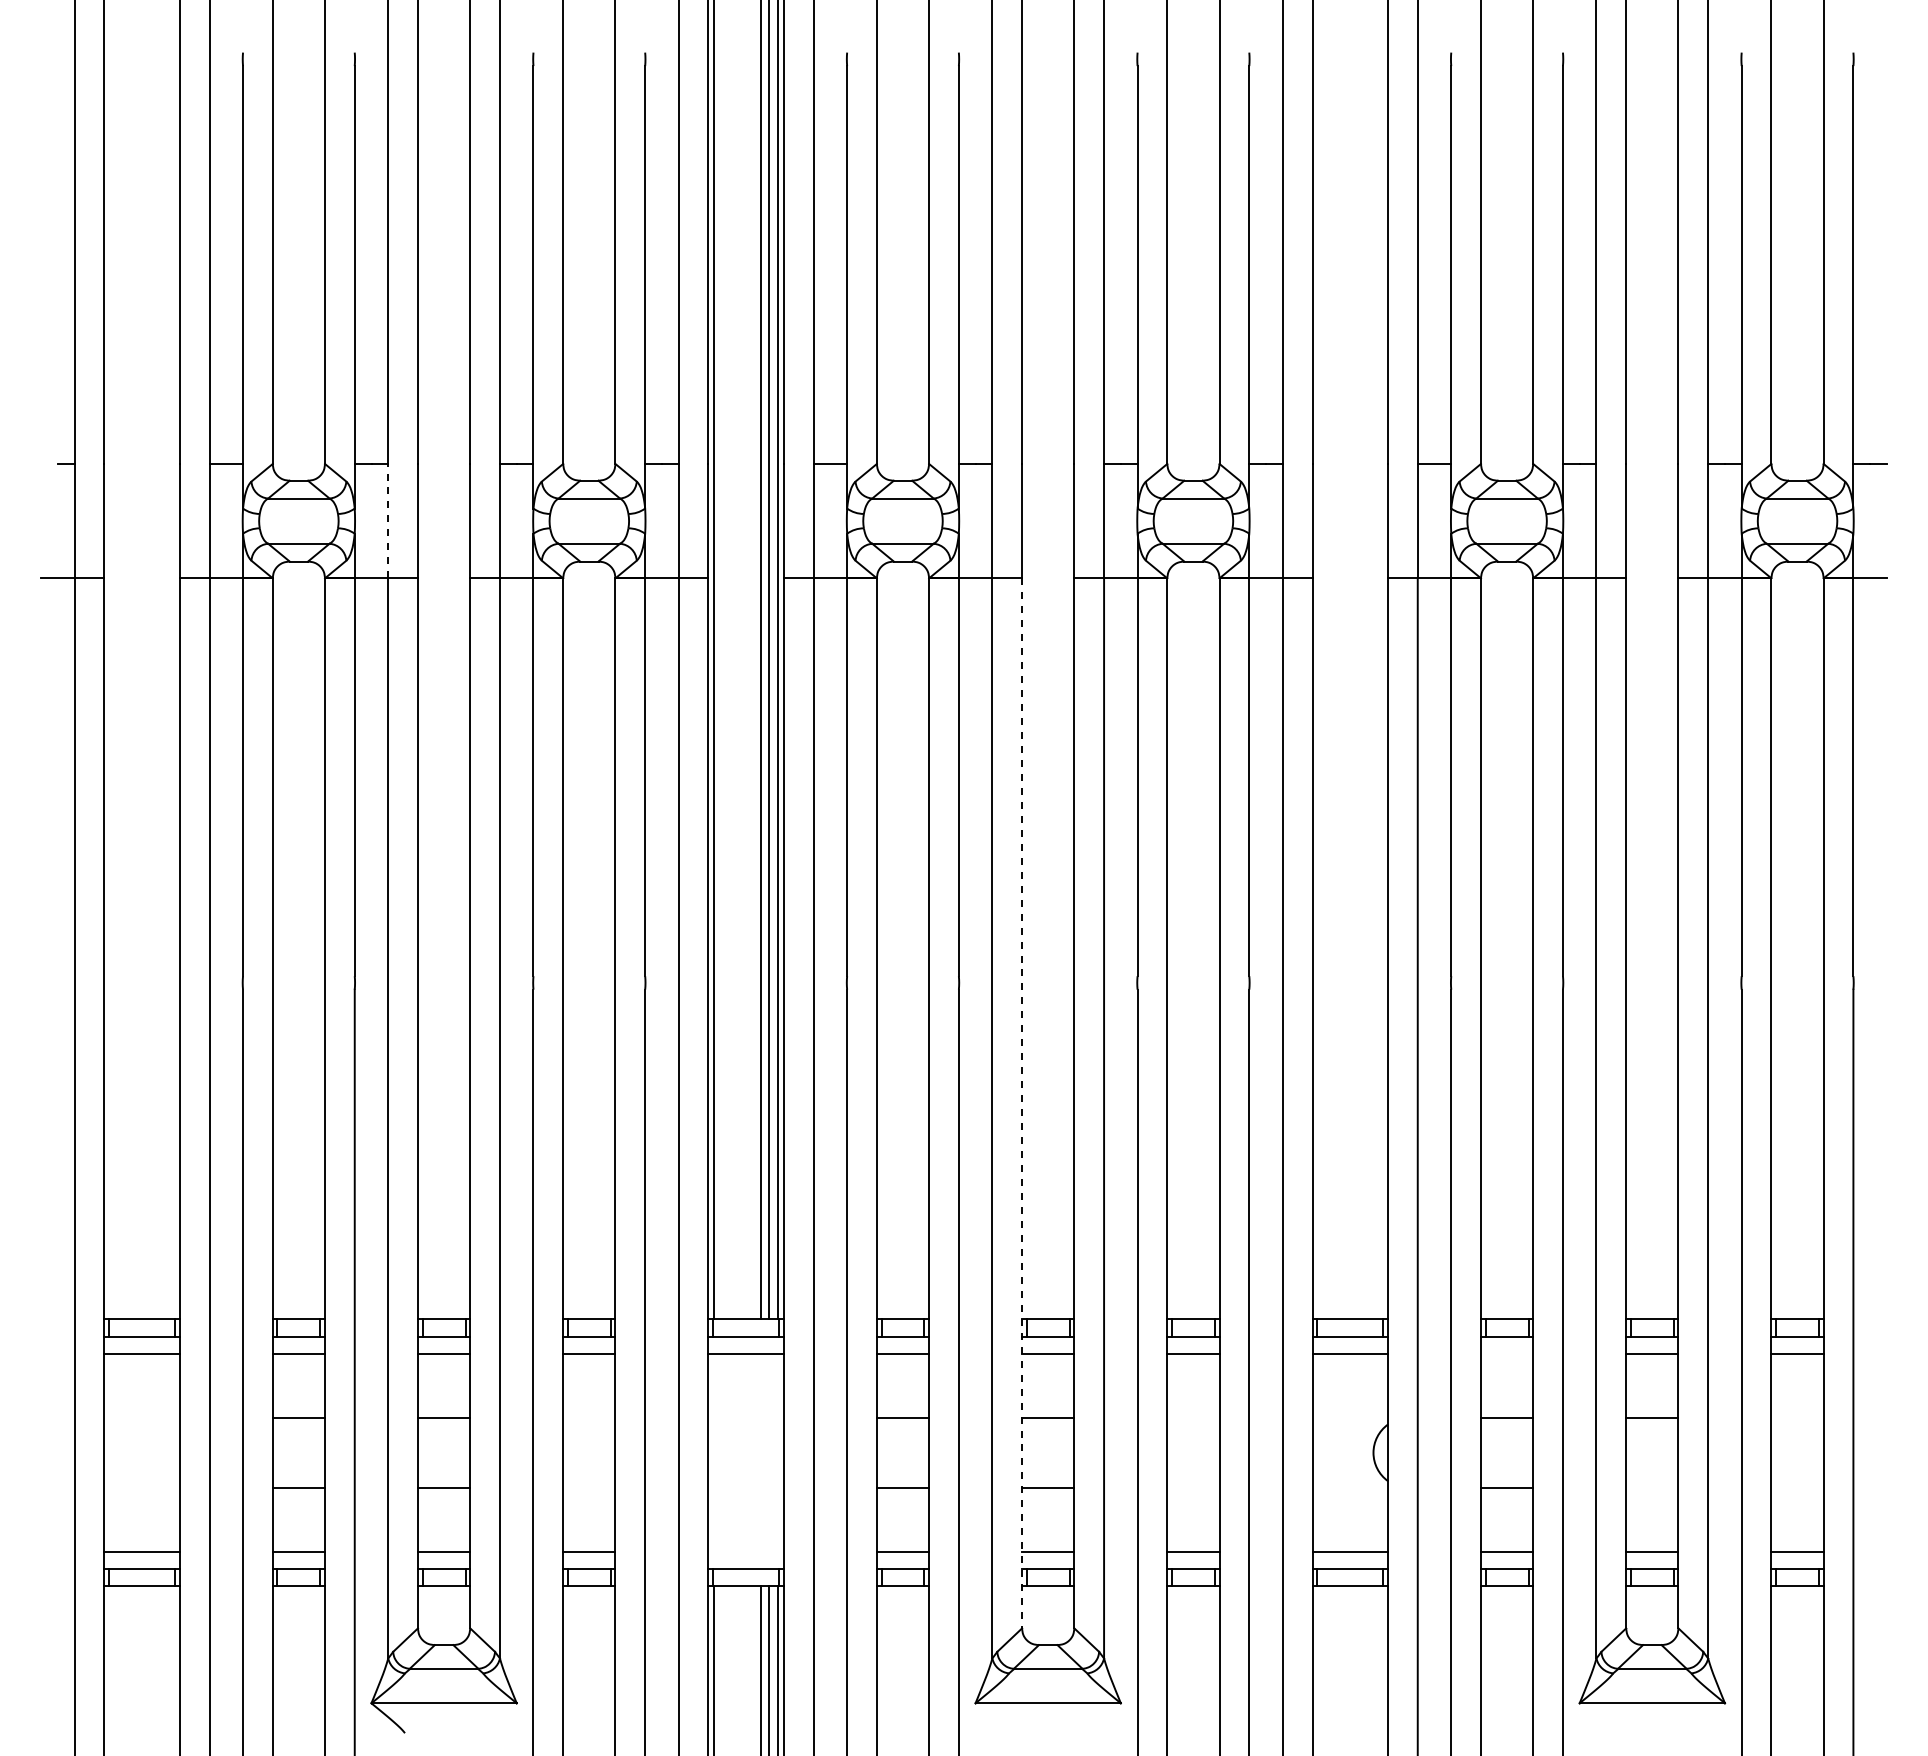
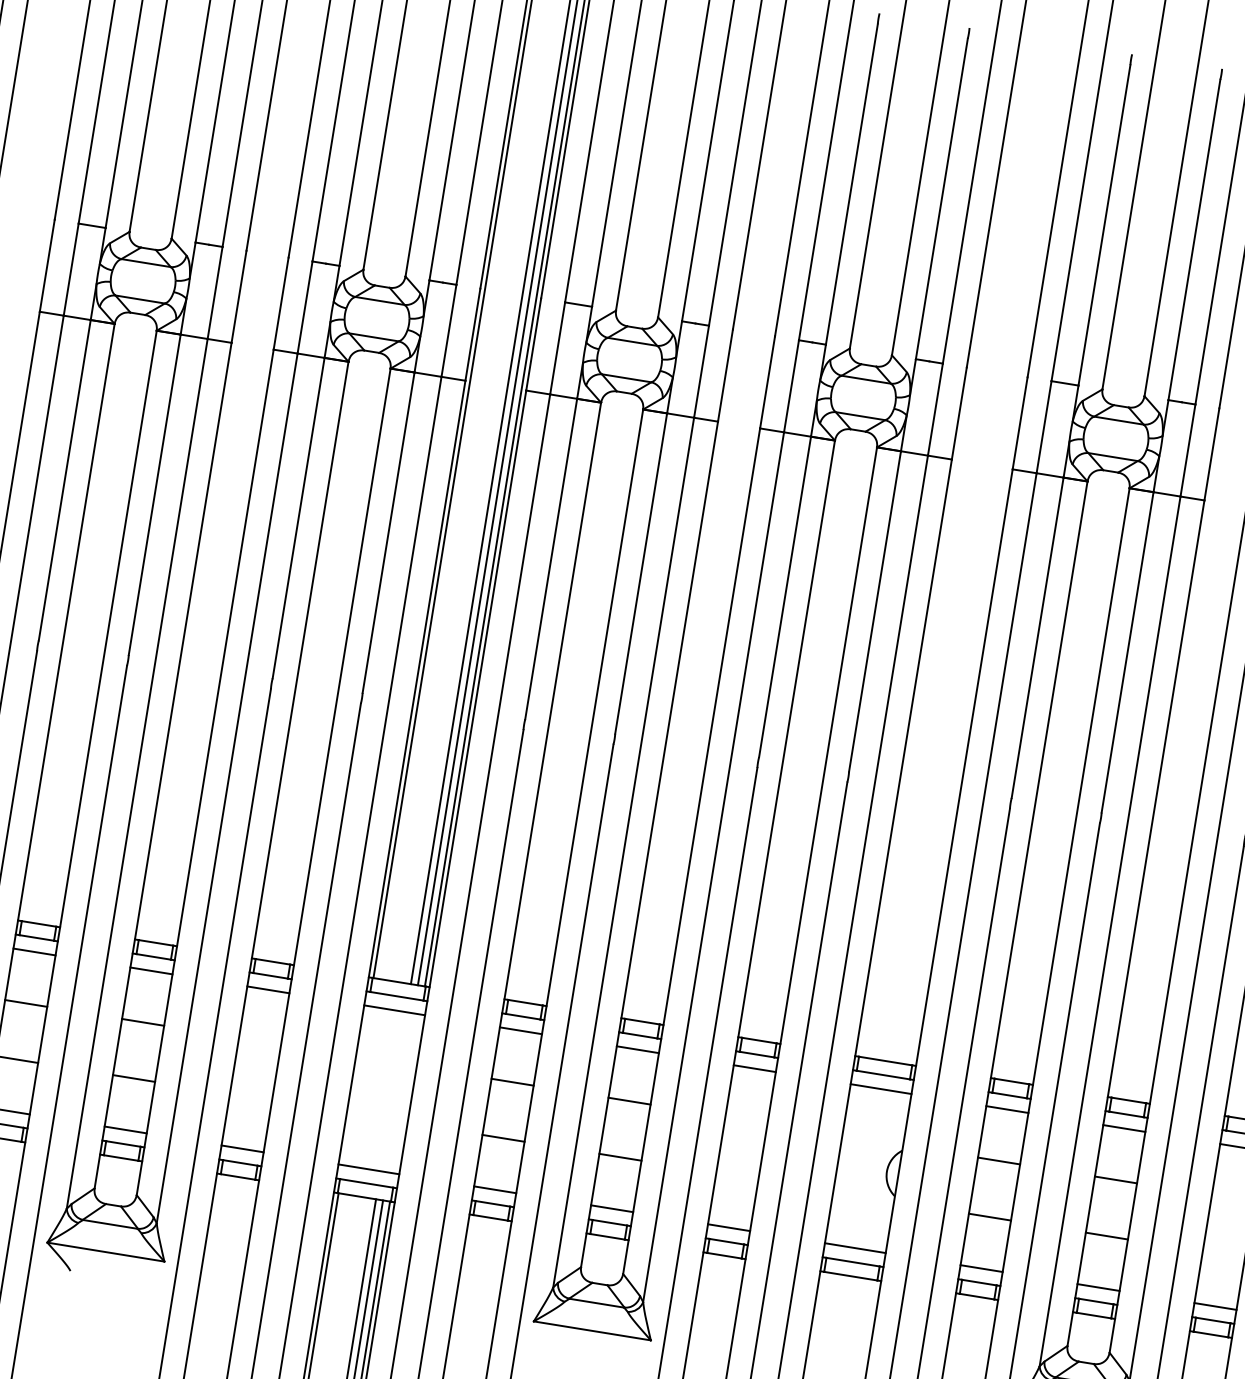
line: (388, 520) -> (215, 292), dashed -> solid
line: (1022, 1103) -> (649, 844), dashed -> solid
line: (1506, 1354) -> (1006, 1109), added
line: (1652, 1487) -> (1107, 1235), added
line: (745, 1551) -> (368, 1169), added

